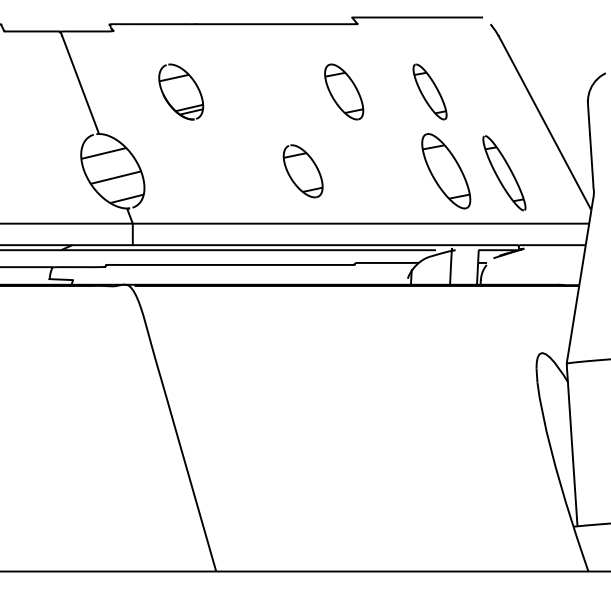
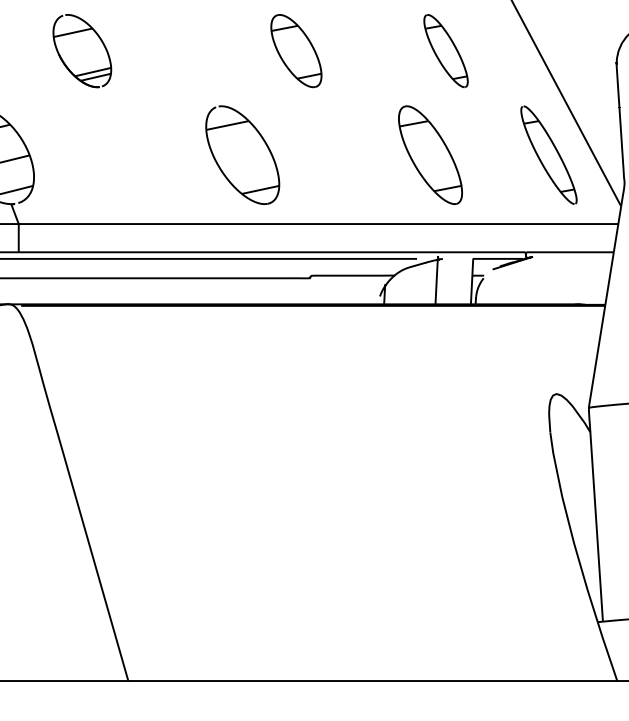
part: (429, 91) -> (445, 50), moved
part: (302, 171) -> (241, 155), size x1.43
part: (504, 173) -> (549, 155), moved

